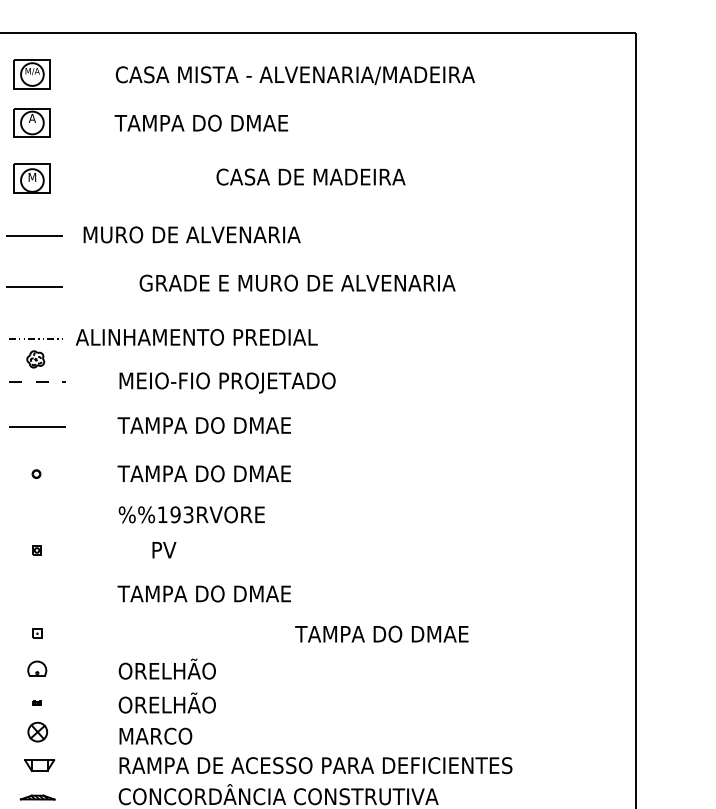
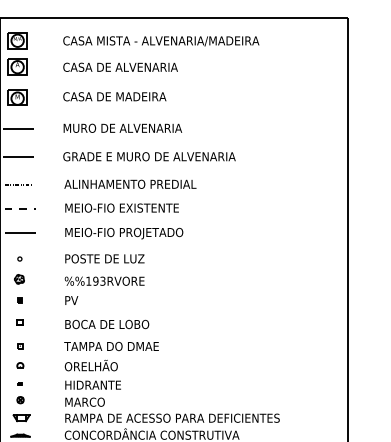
text: (218, 121) -> (119, 66), TAMPA DO DMAE -> CASA DE ALVENARIA
text: (310, 176) -> (114, 96), moved
text: (191, 233) -> (122, 127), moved
text: (297, 282) -> (149, 156), moved
text: (196, 335) -> (130, 183), moved
part: (33, 359) -> (18, 279), moved
text: (279, 381) -> (152, 208), MEIO-FIO PROJETADO -> MEIO-FIO EXISTENTE
text: (226, 427) -> (123, 233), TAMPA DO DMAE -> MEIO-FIO PROJETADO
text: (204, 473) -> (111, 258), TAMPA DO DMAE -> POSTE DE LUZ
text: (163, 550) -> (71, 300), moved
part: (35, 590) -> (19, 322), added
text: (204, 593) -> (111, 324), TAMPA DO DMAE -> BOCA DE LOBO
text: (381, 634) -> (111, 346), moved
part: (37, 669) -> (20, 365), size x0.62
text: (169, 701) -> (92, 383), ORELHÃO -> HIDRANTE
part: (37, 733) -> (20, 400), size x0.62

